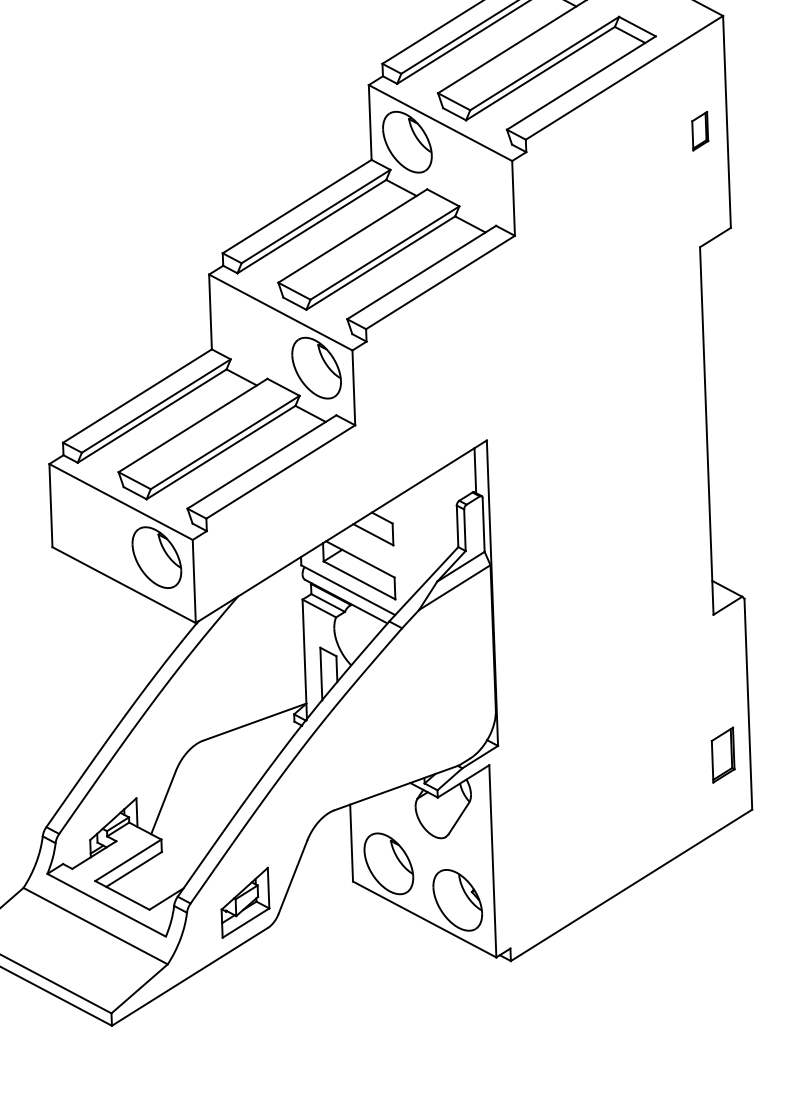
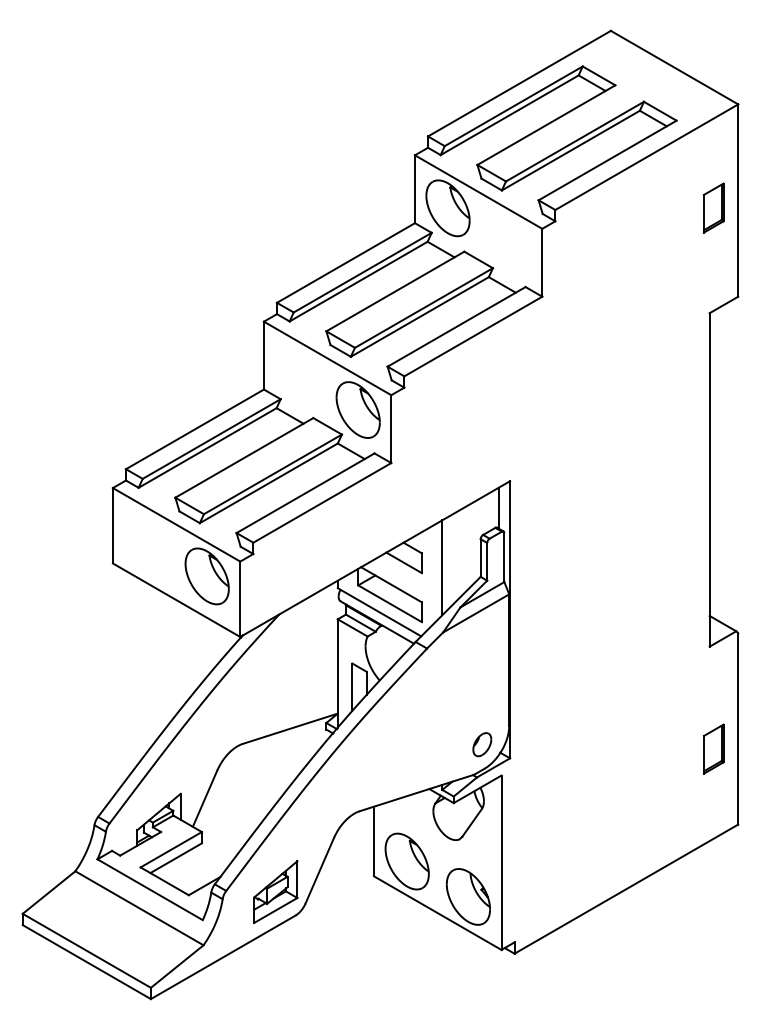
part: (700, 130) -> (713, 207), size x1.43
line: (415, 538) -> (442, 567), added
part: (467, 731) -> (482, 744), added
part: (722, 754) -> (713, 748), moved

